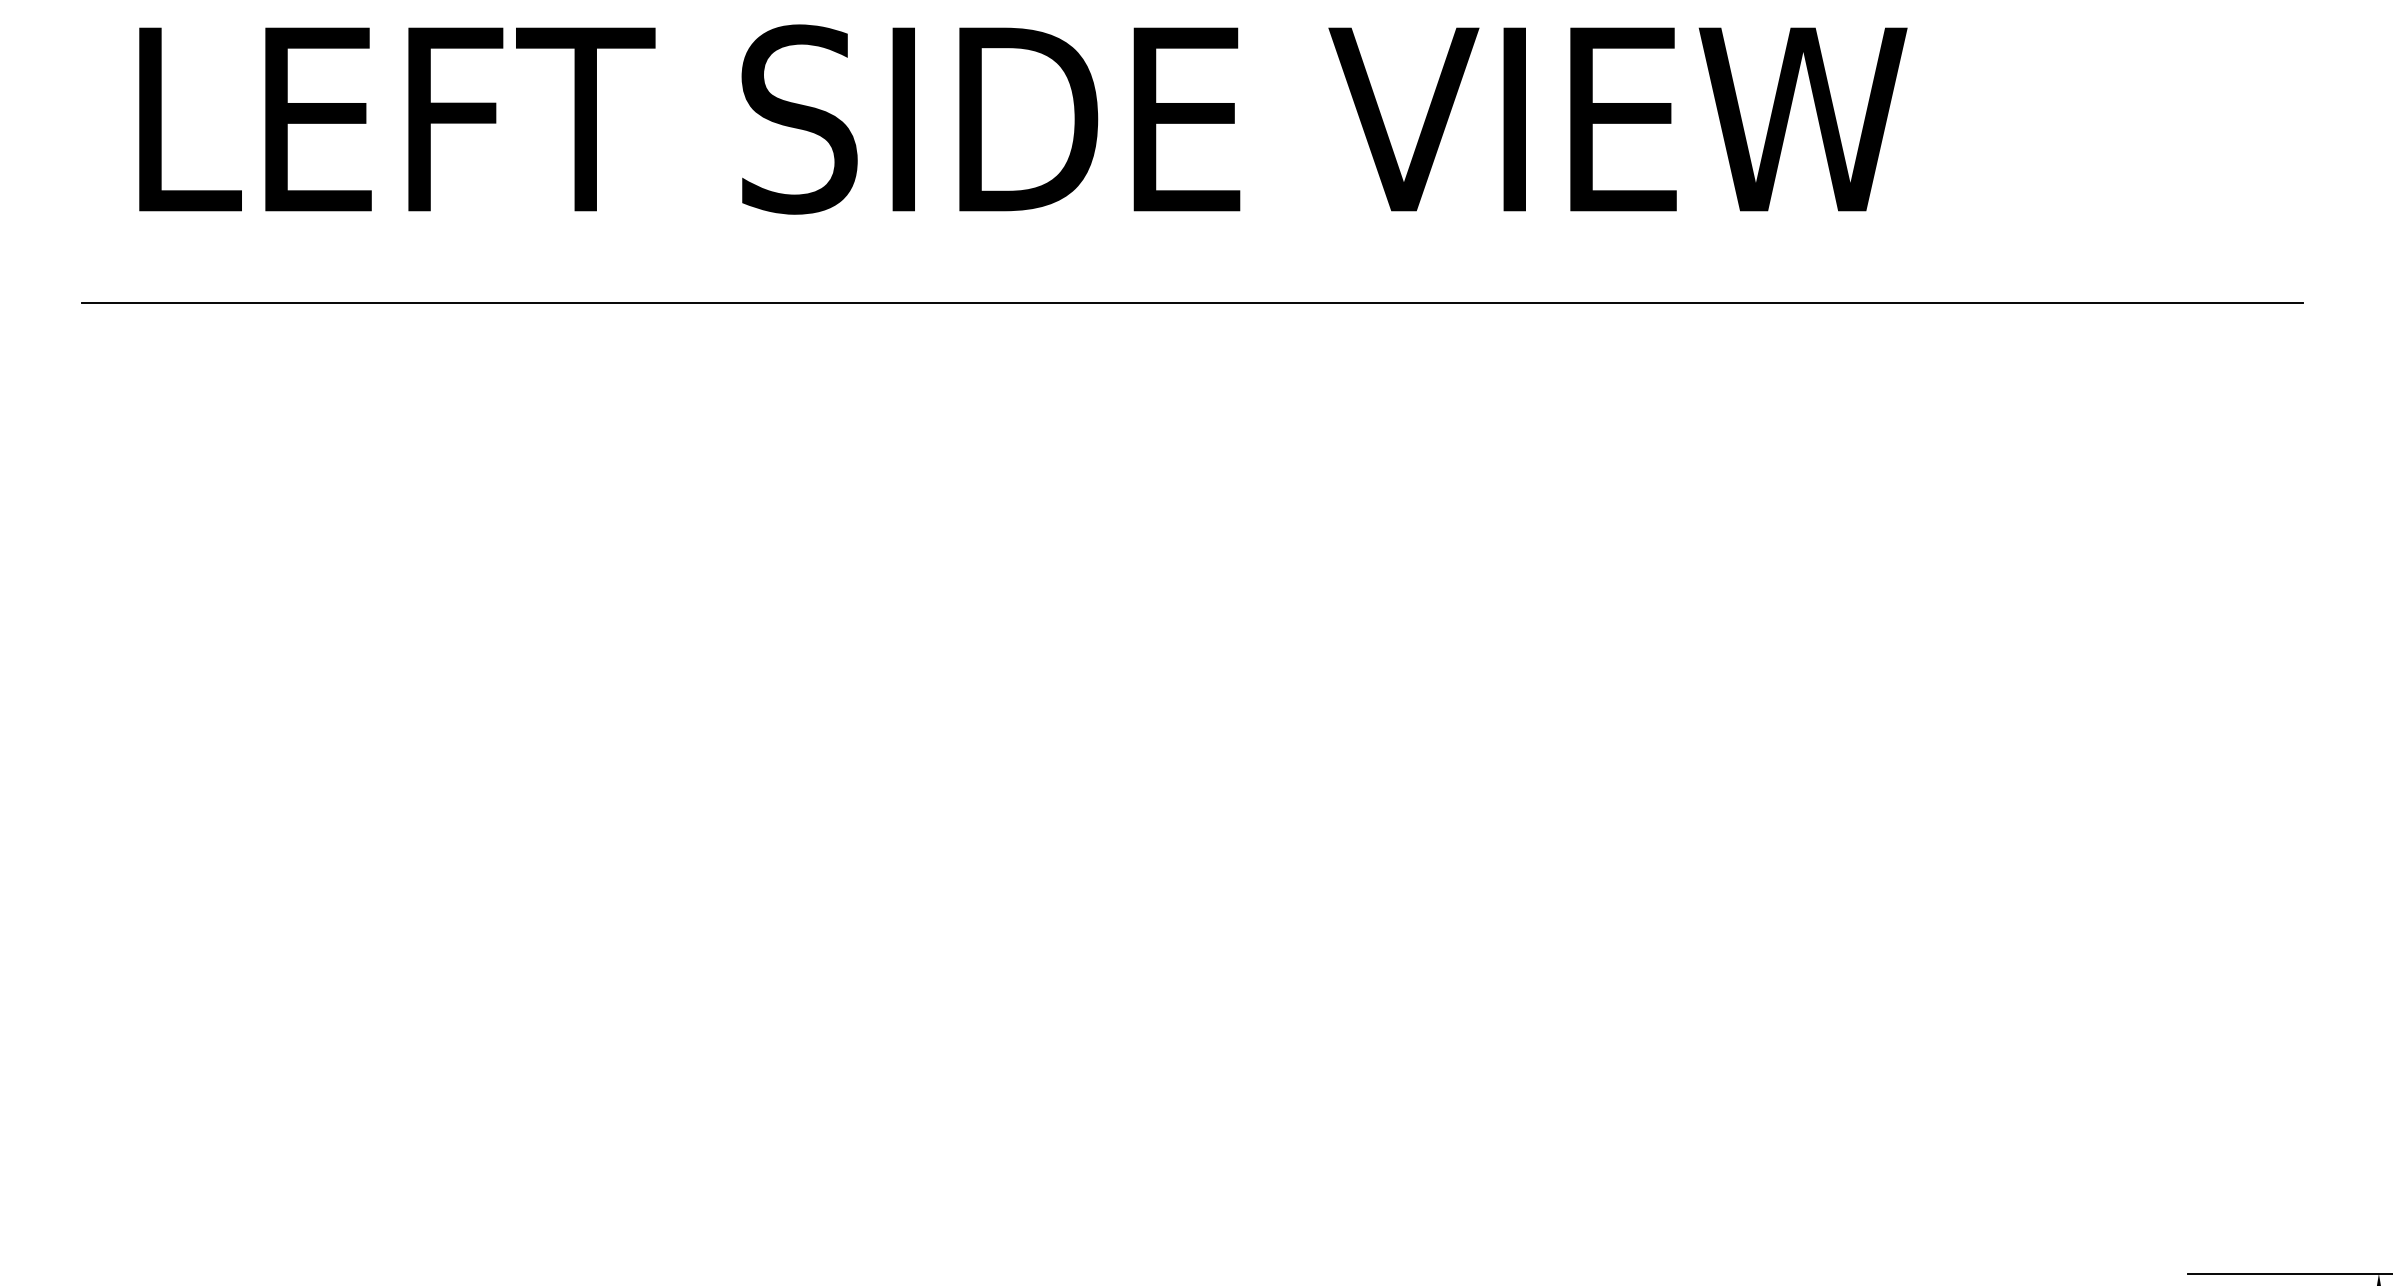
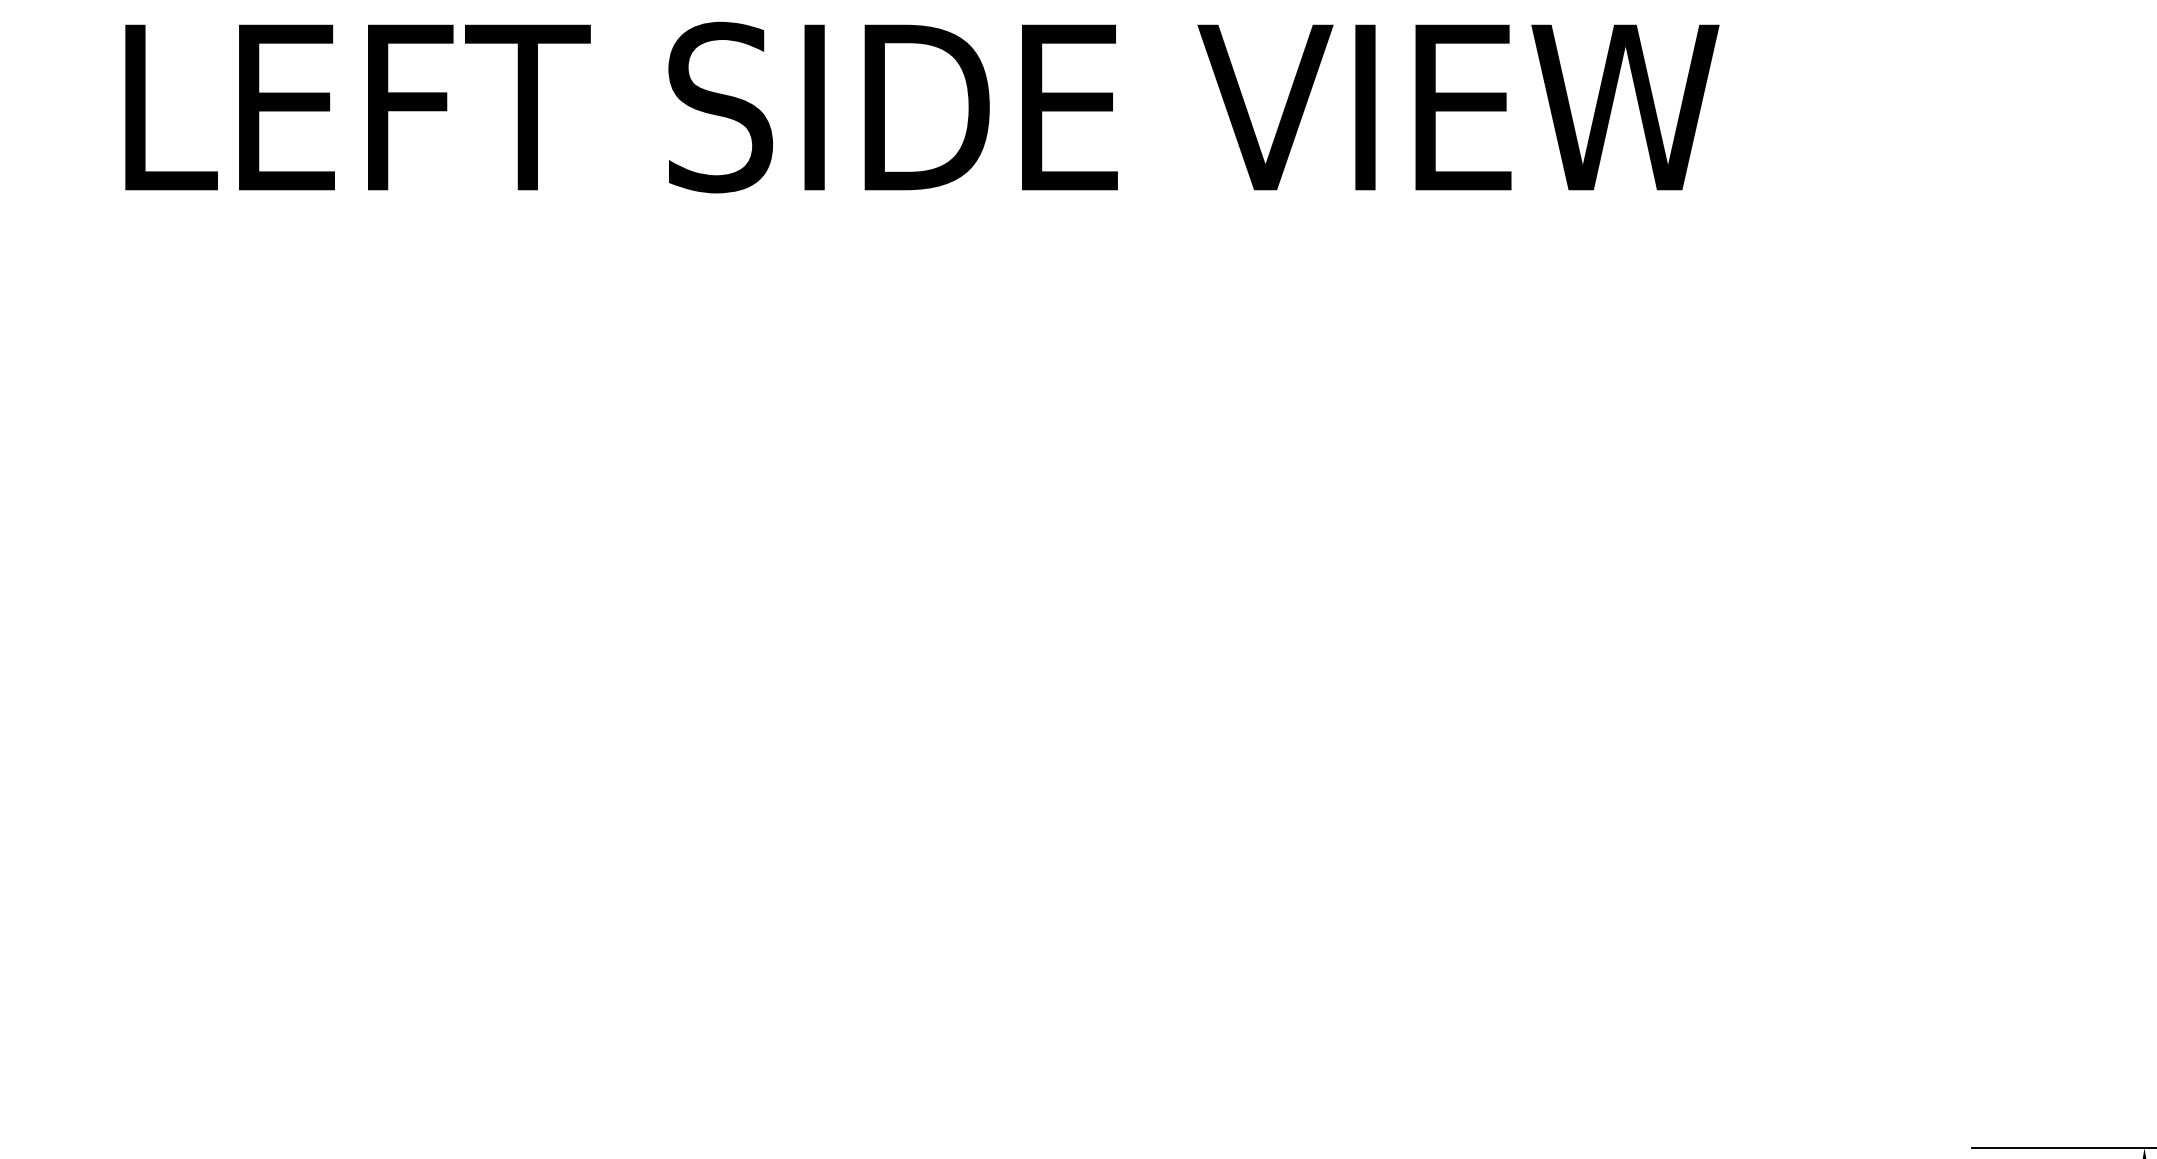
line: (1192, 303) -> (1074, 273), removed

